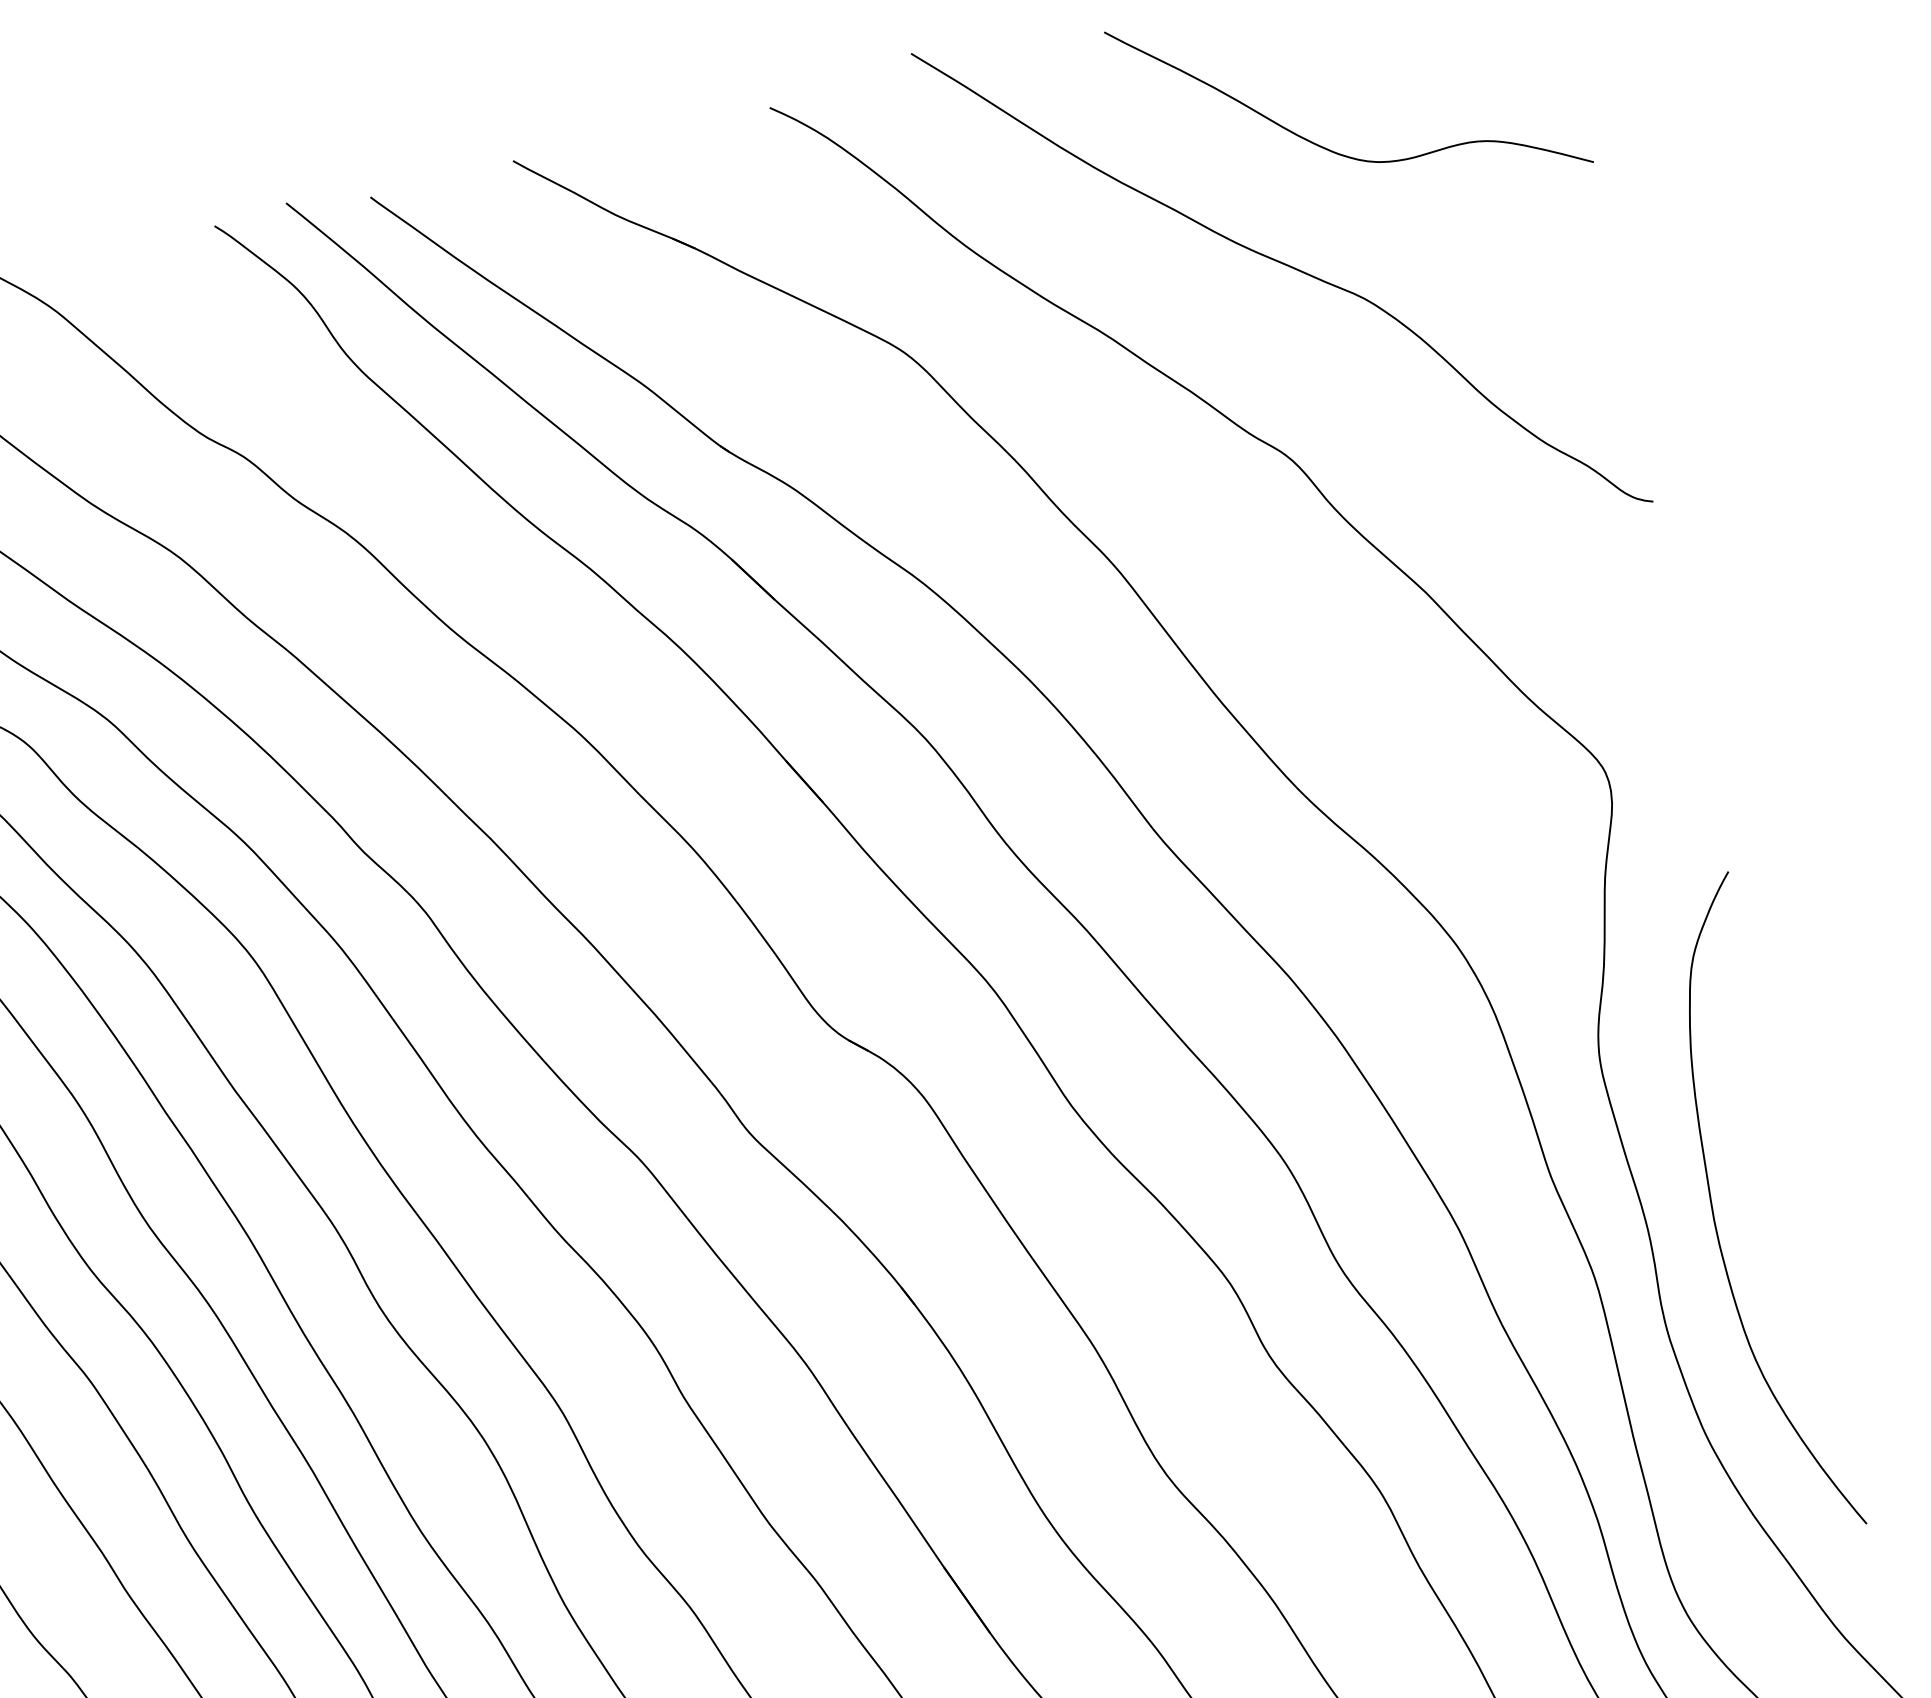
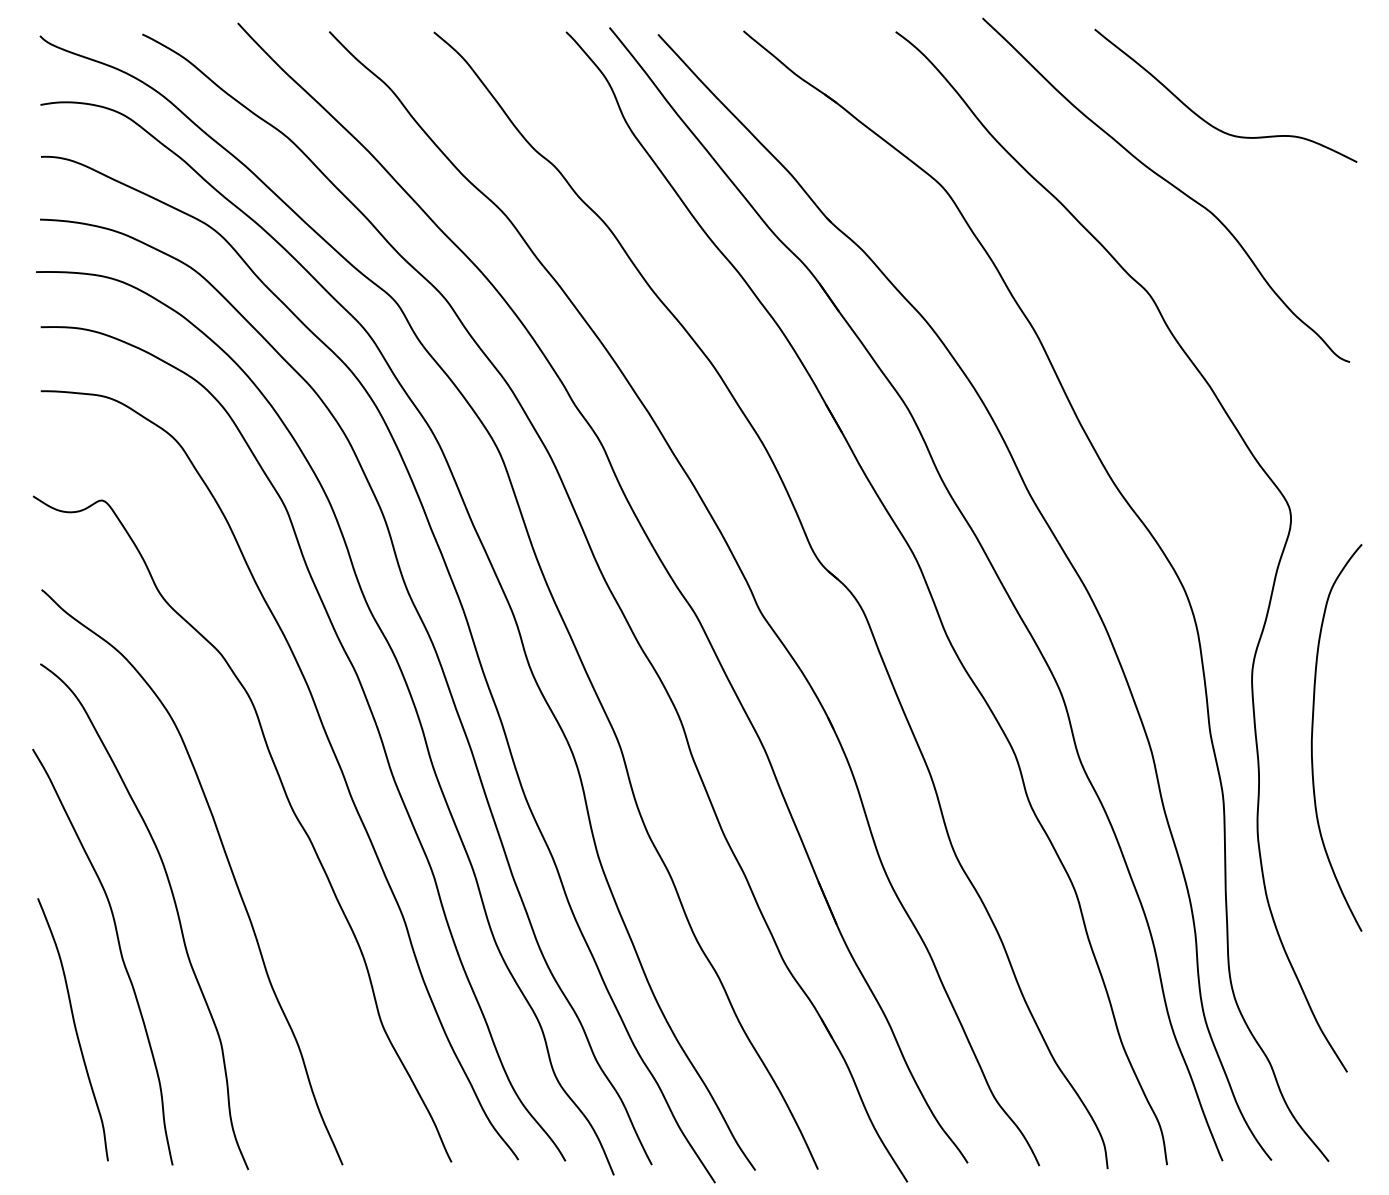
curve: (1713, 1204) -> (1313, 731), moved

